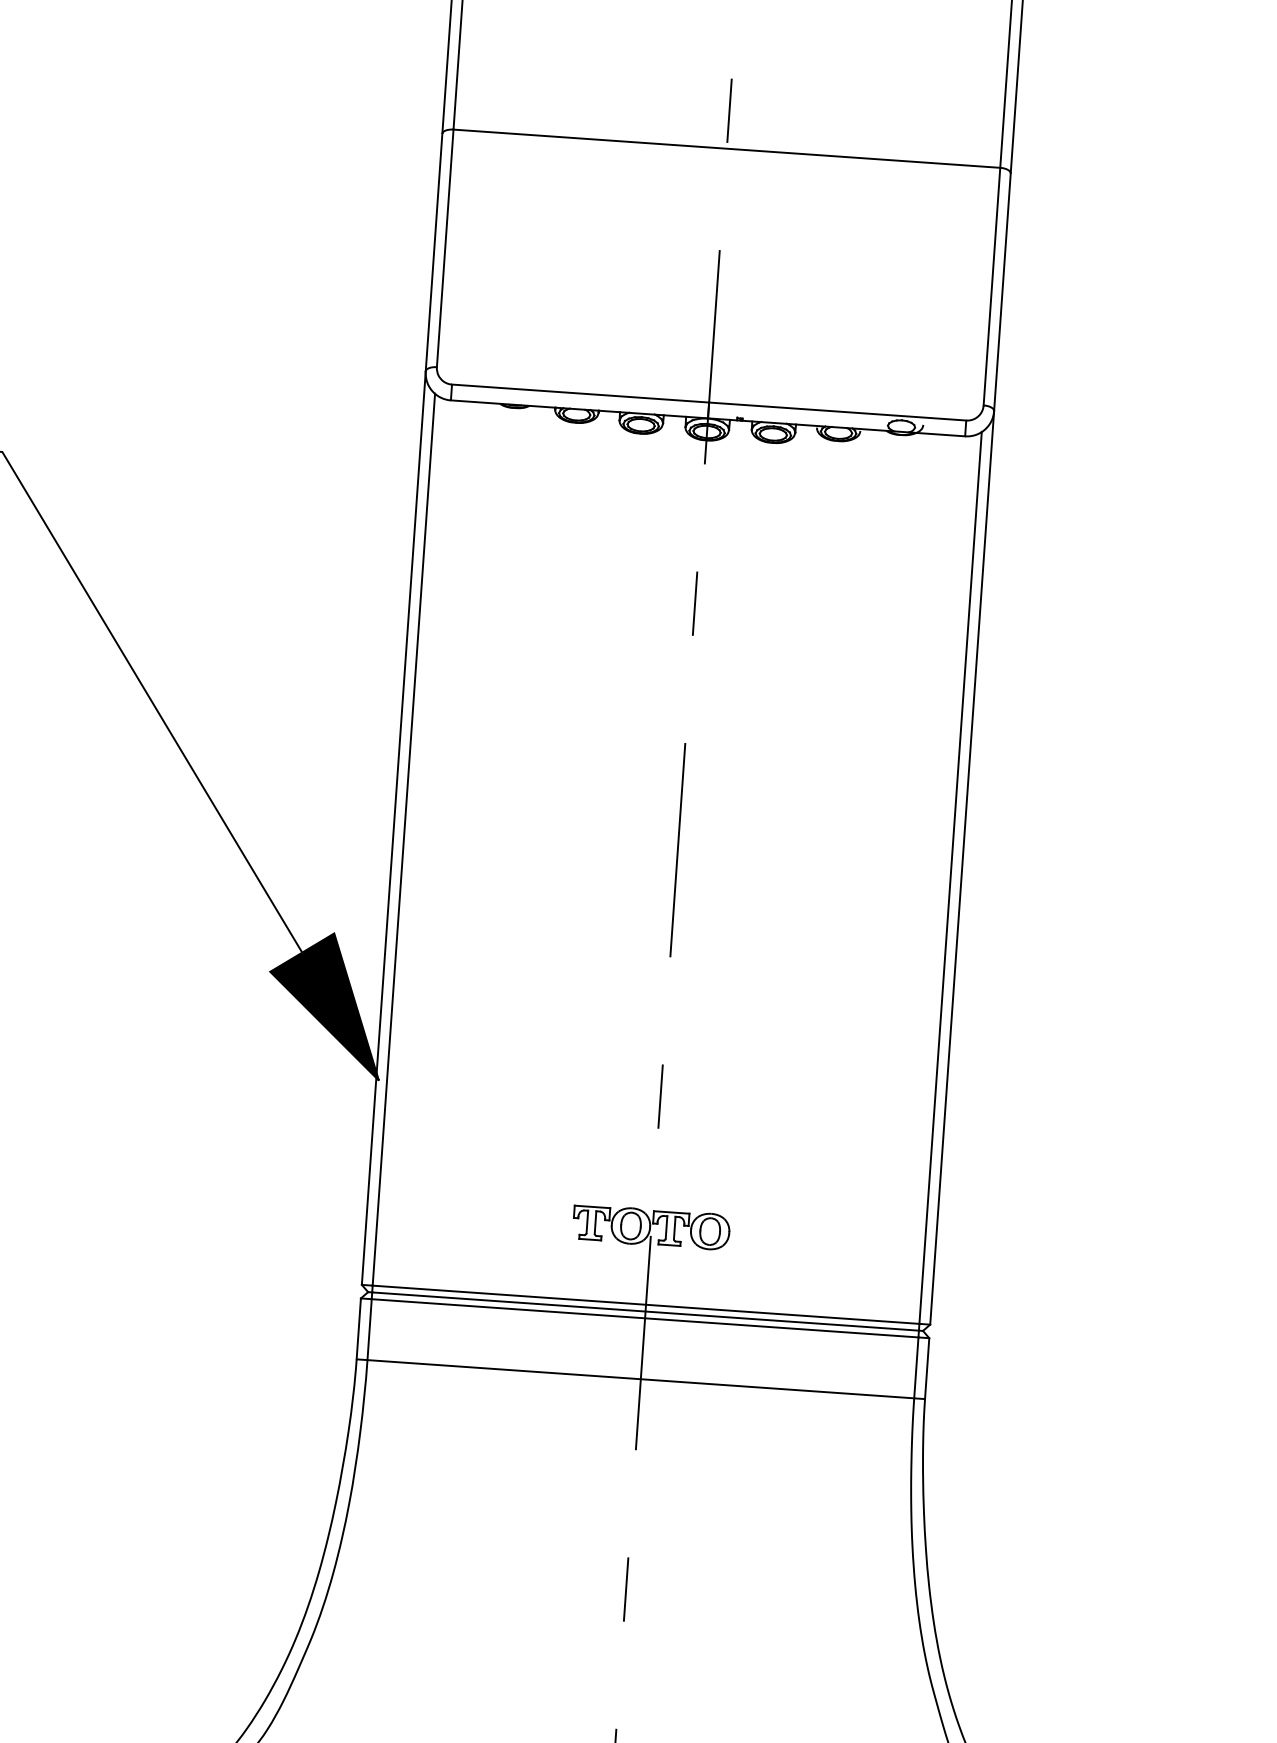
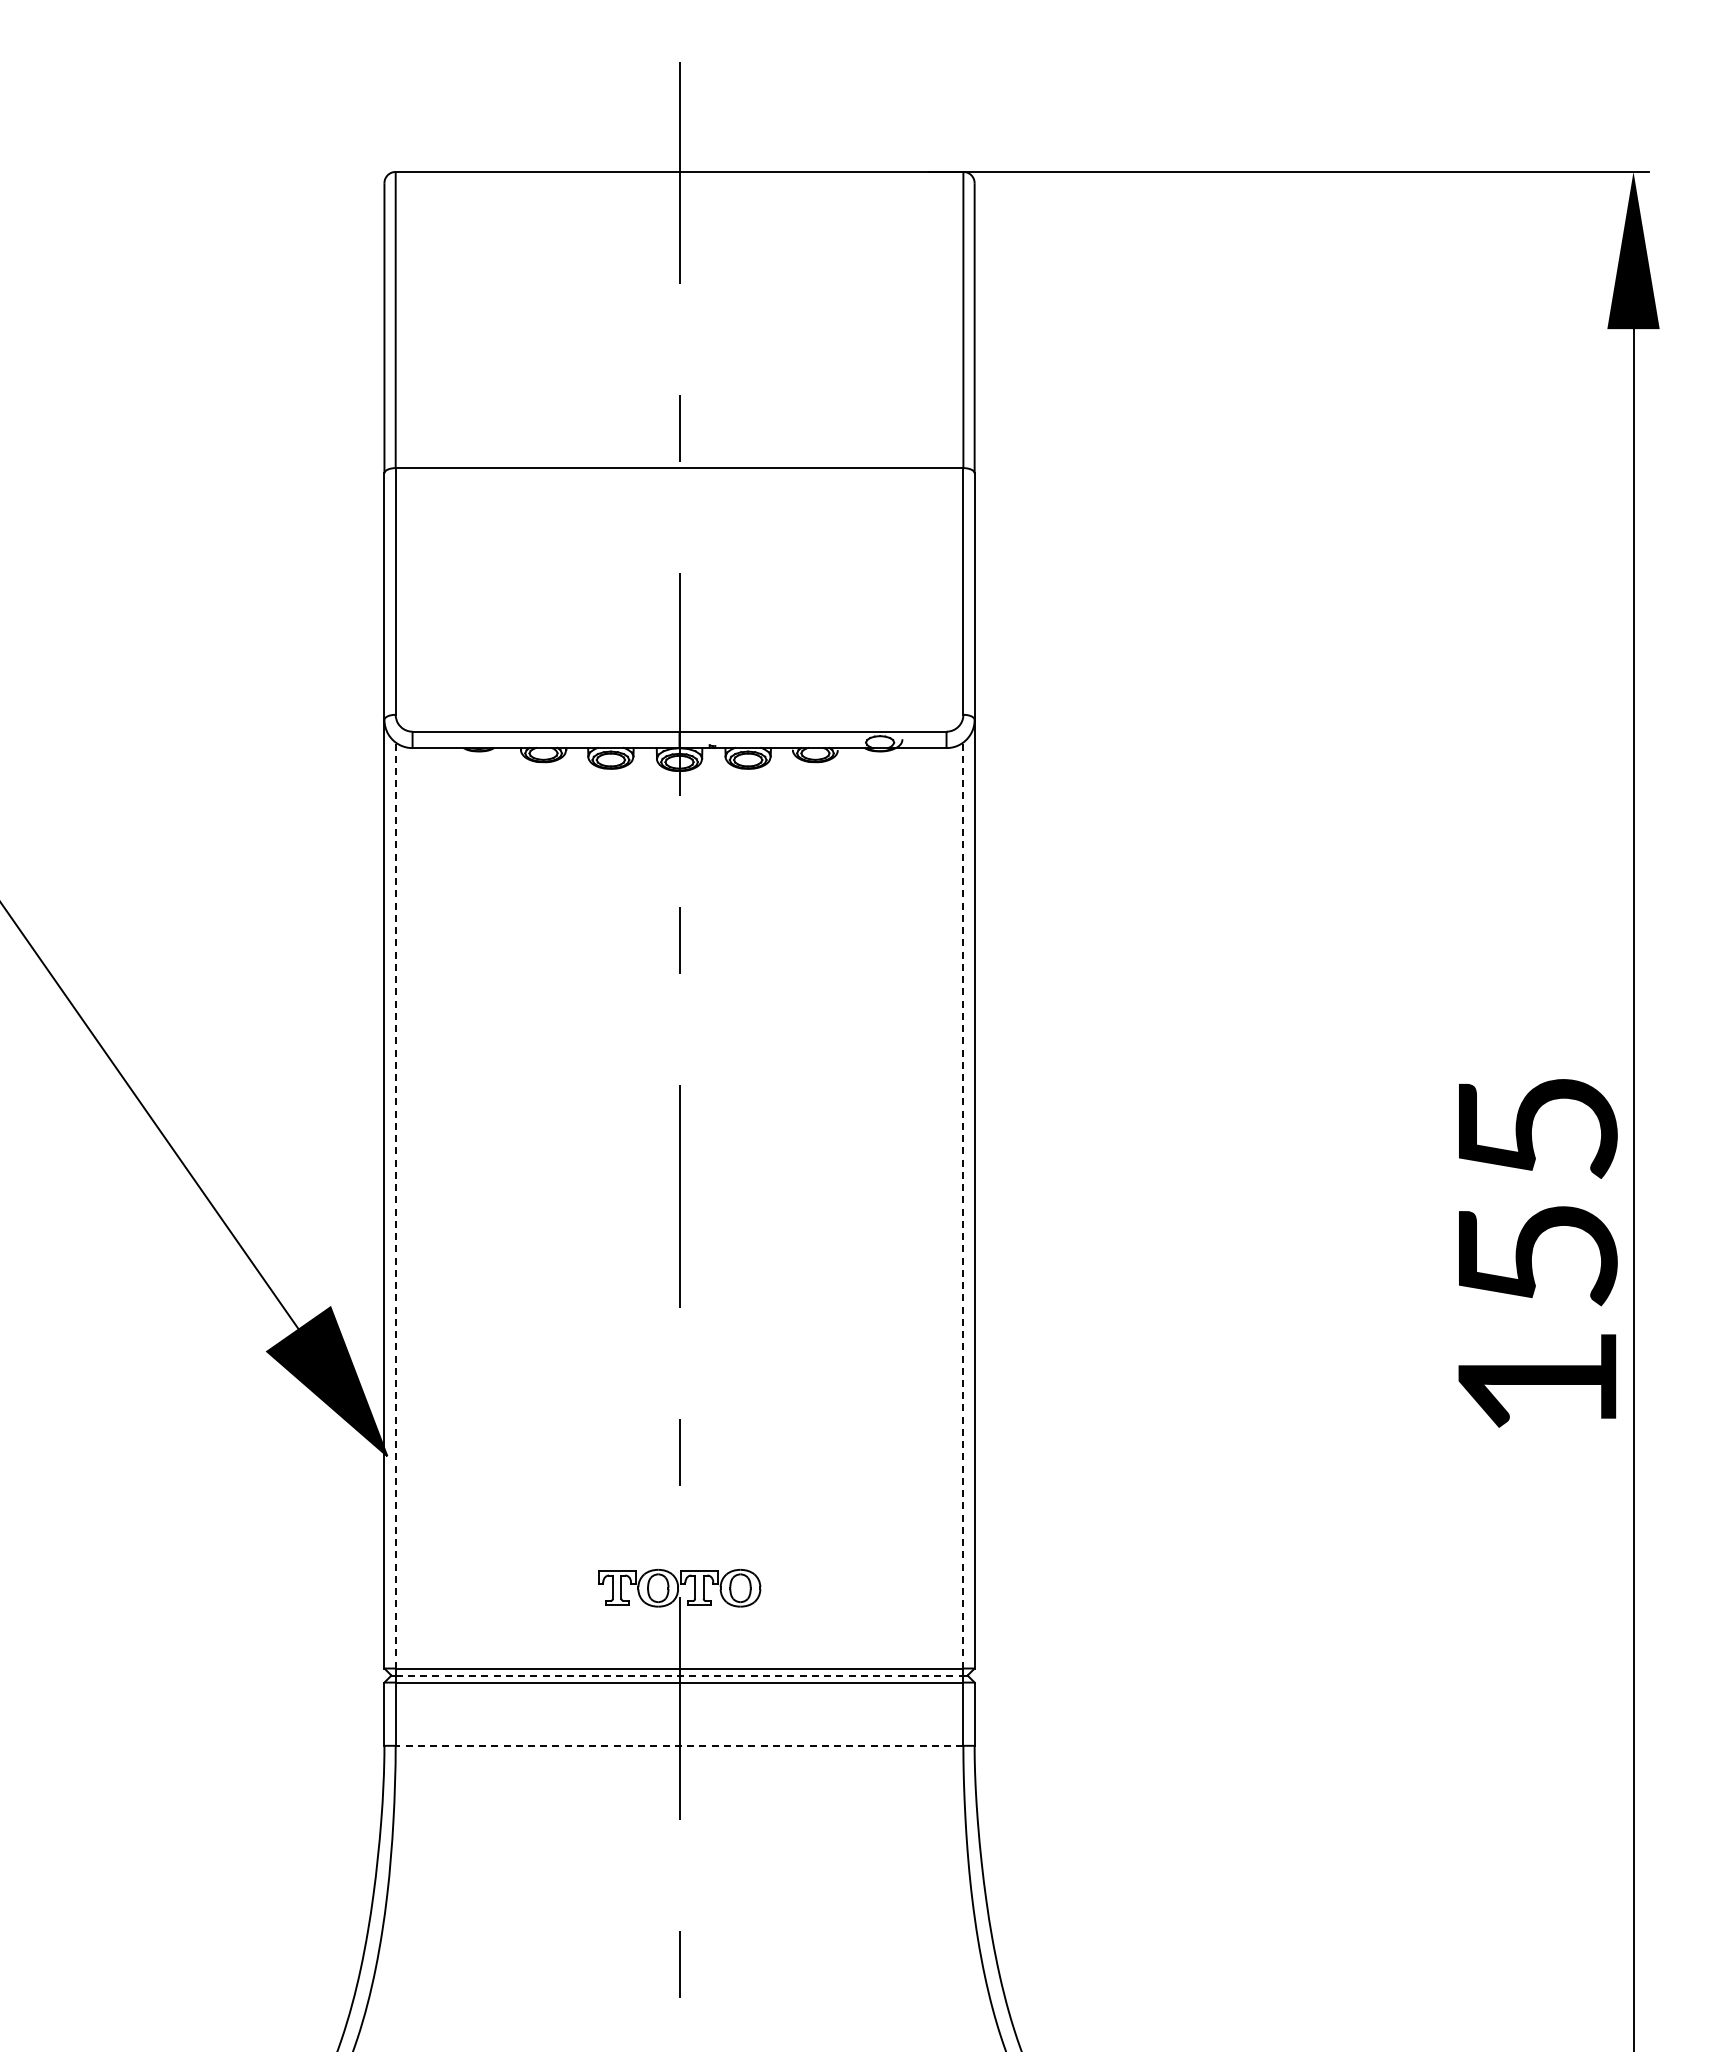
line: (403, 838) -> (395, 1204), solid -> dashed
line: (950, 877) -> (963, 1204), solid -> dashed
line: (645, 1311) -> (679, 1675), solid -> dashed
line: (640, 1378) -> (679, 1745), solid -> dashed

